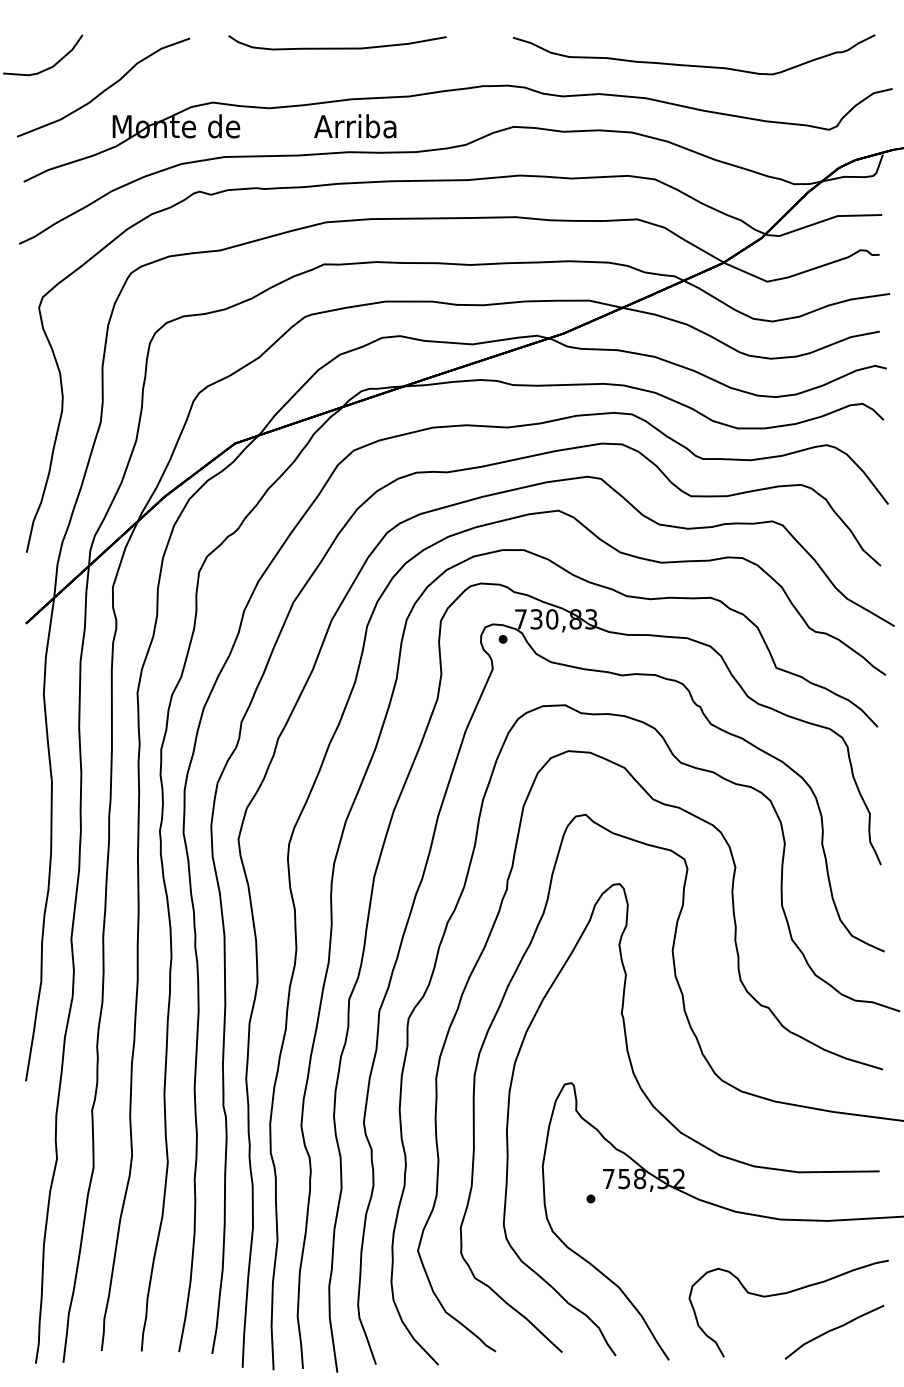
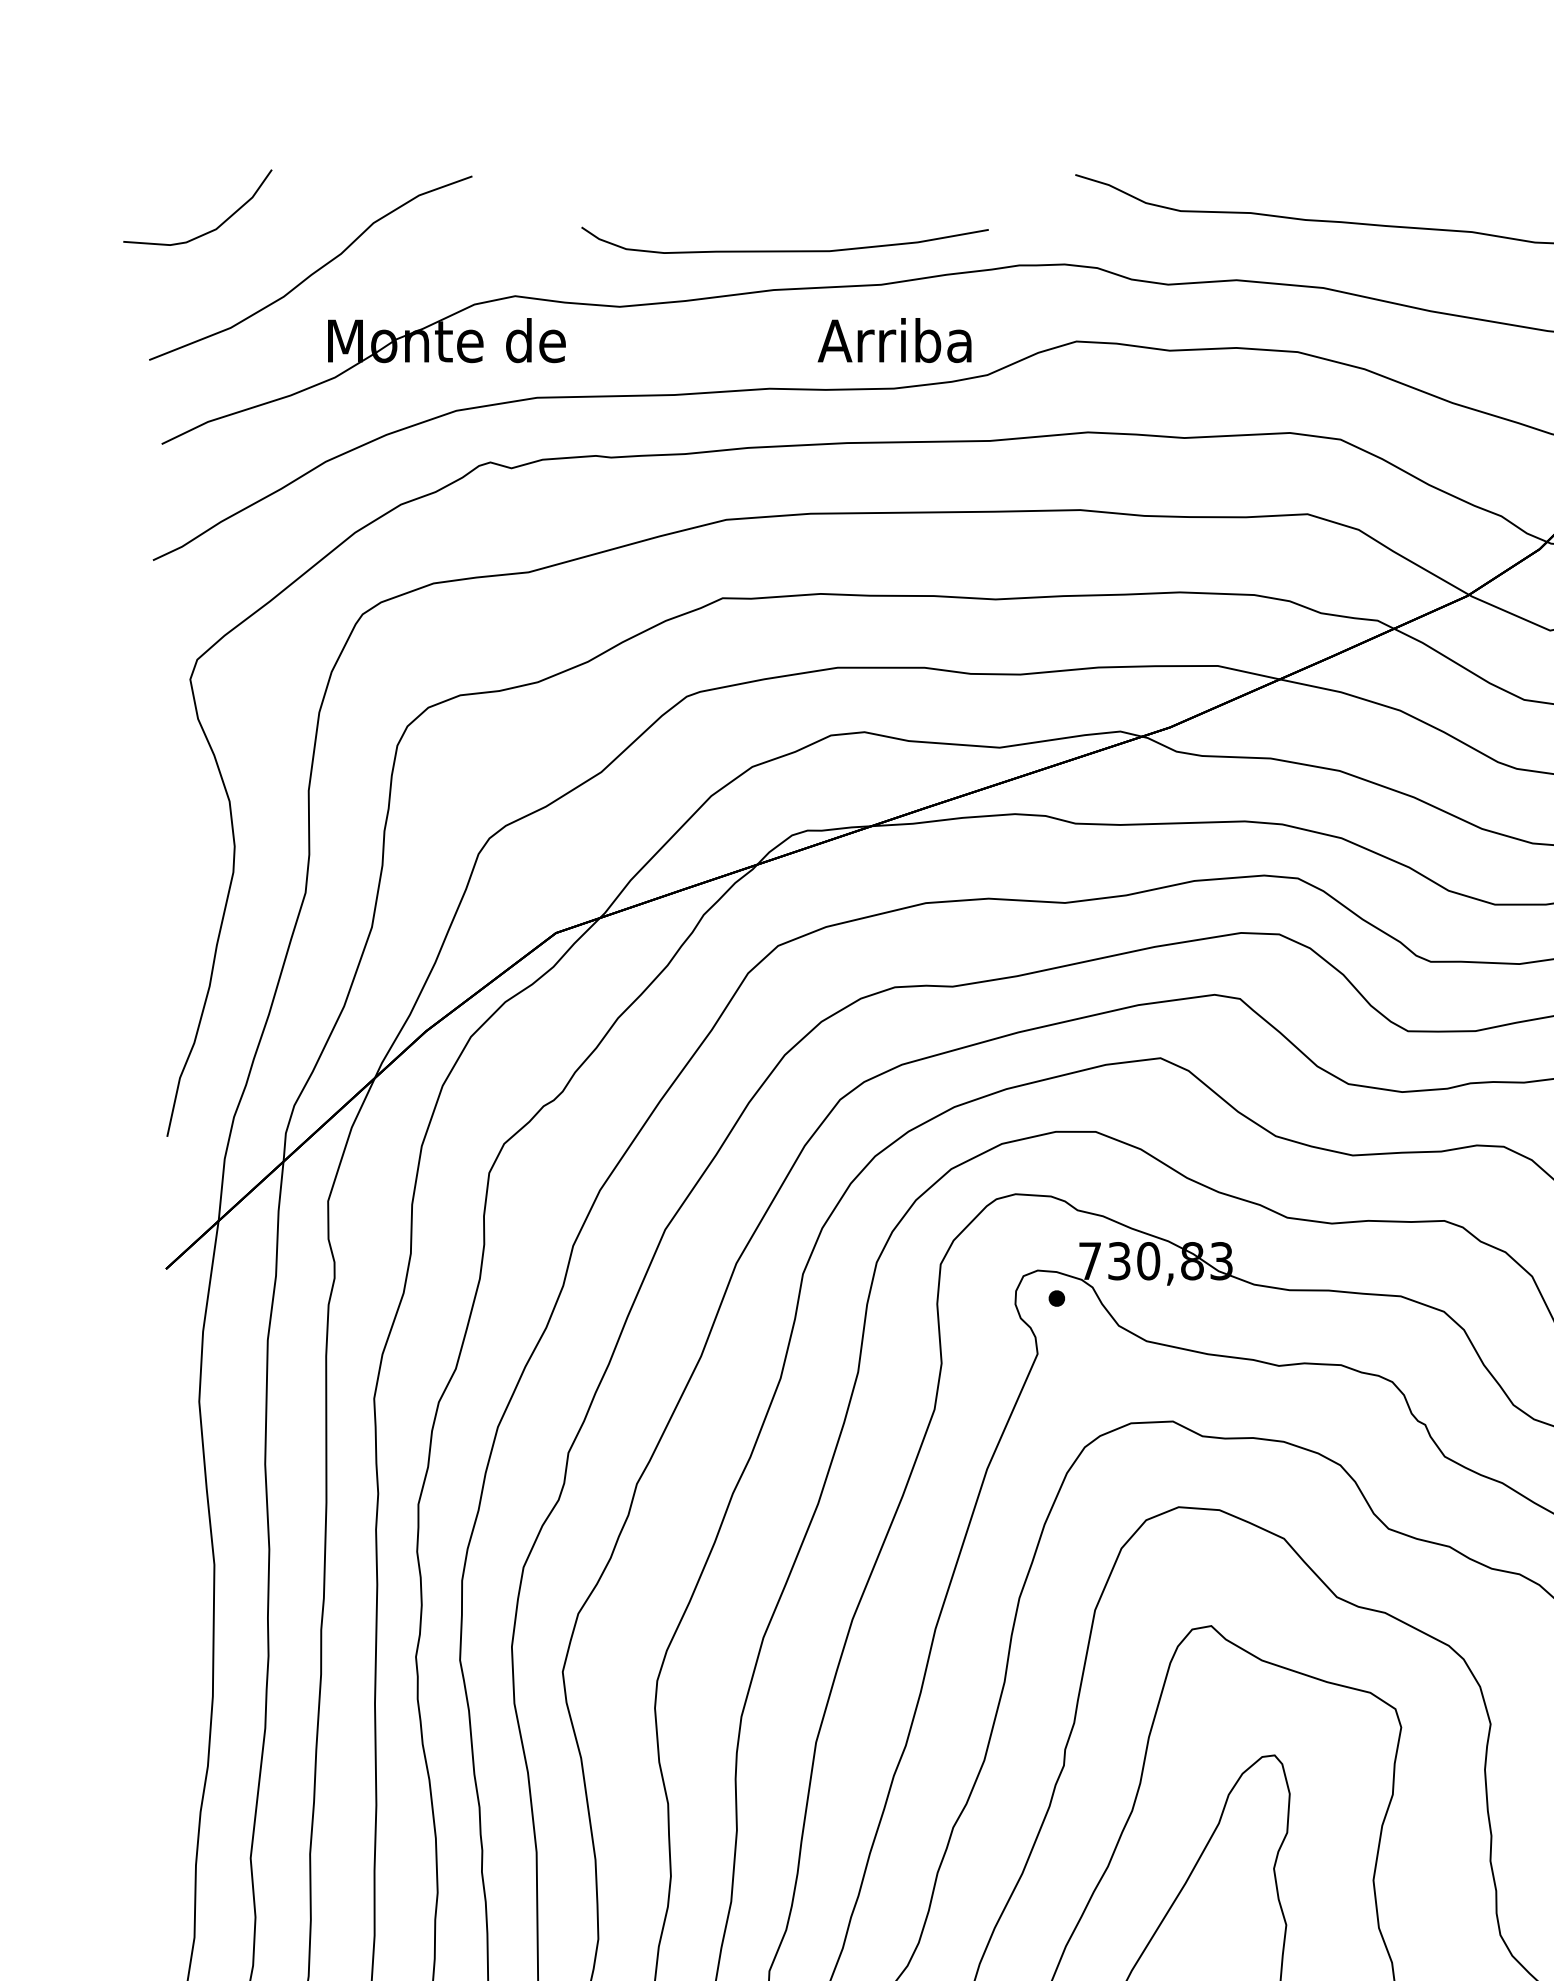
curve: (337, 47) -> (784, 249), moved
text: (355, 126) -> (895, 340), moved

